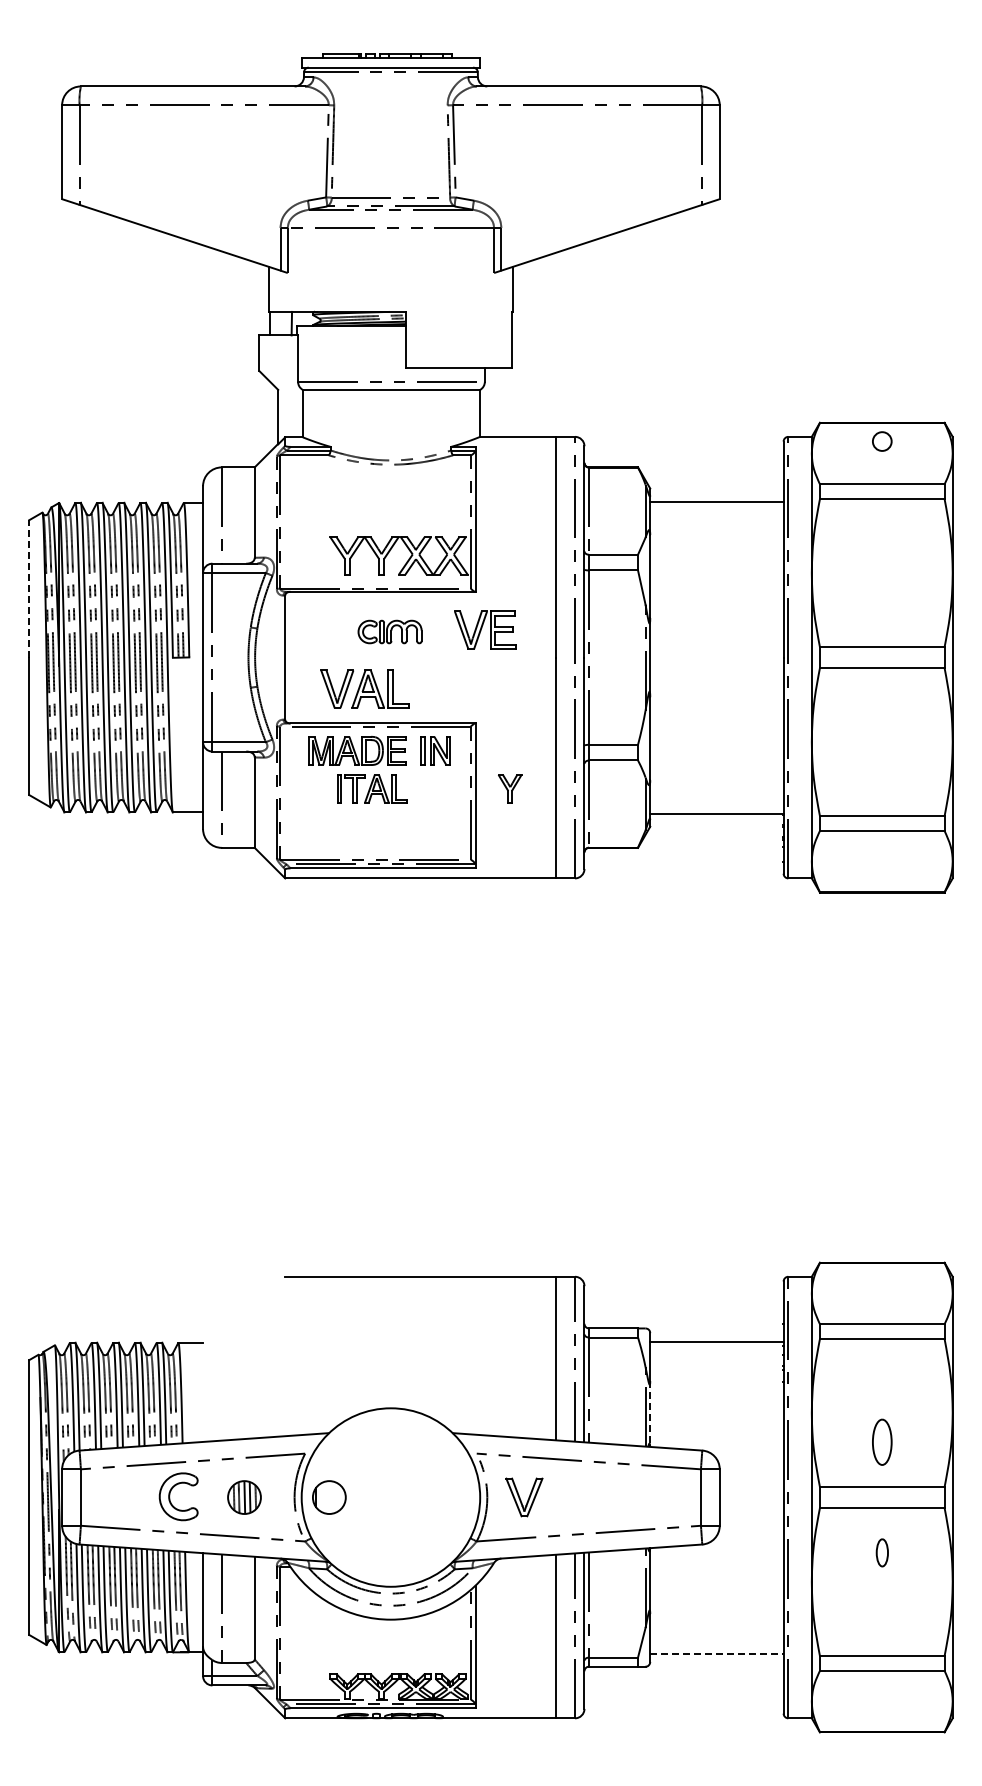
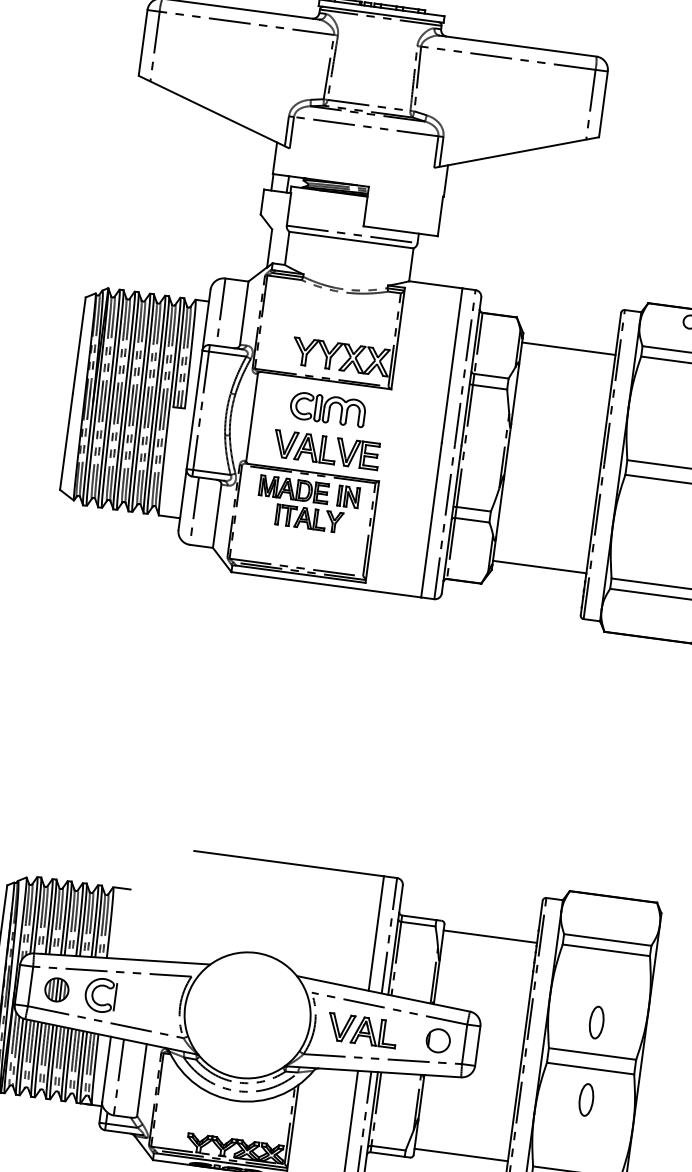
line: (29, 588) -> (79, 345), dashed -> solid
part: (485, 629) -> (357, 453), moved
part: (389, 631) -> (327, 409), size x1.67
part: (510, 788) -> (334, 521), moved
line: (650, 1414) -> (437, 981), dashed -> solid
line: (202, 1496) -> (115, 997), added
part: (244, 1497) -> (56, 989), moved
part: (329, 1497) -> (438, 1040), moved
part: (571, 1497) -> (374, 1032), added
part: (882, 1552) -> (586, 1099), size x1.67
line: (716, 1653) -> (460, 1154), dashed -> solid

